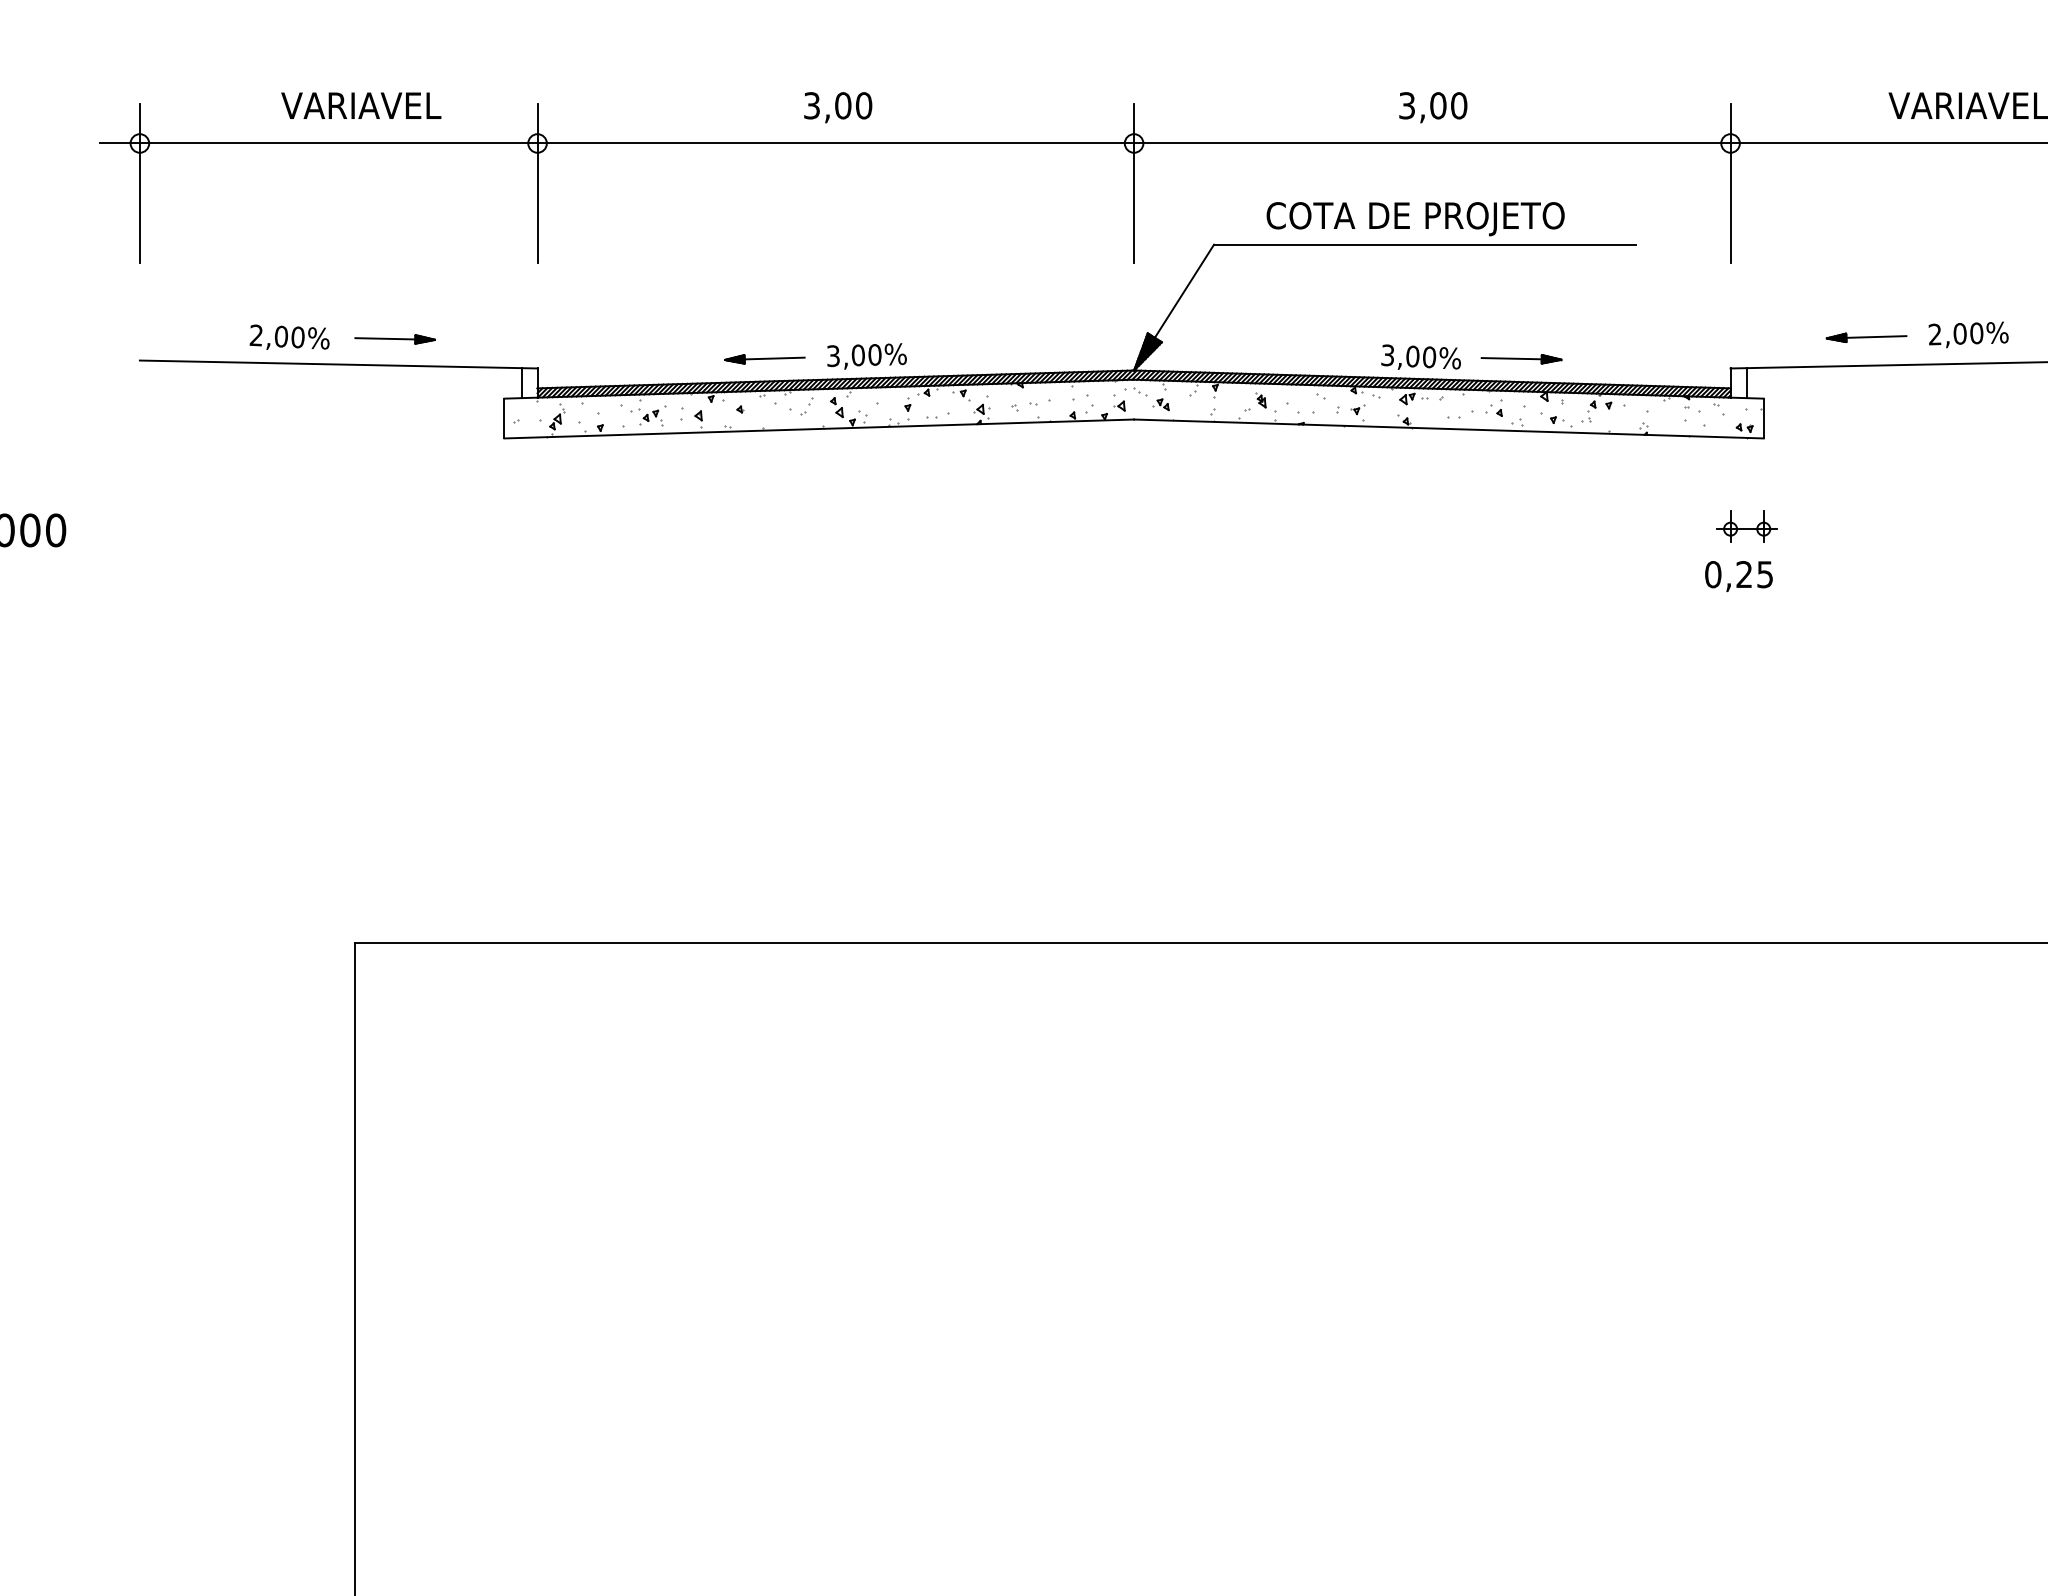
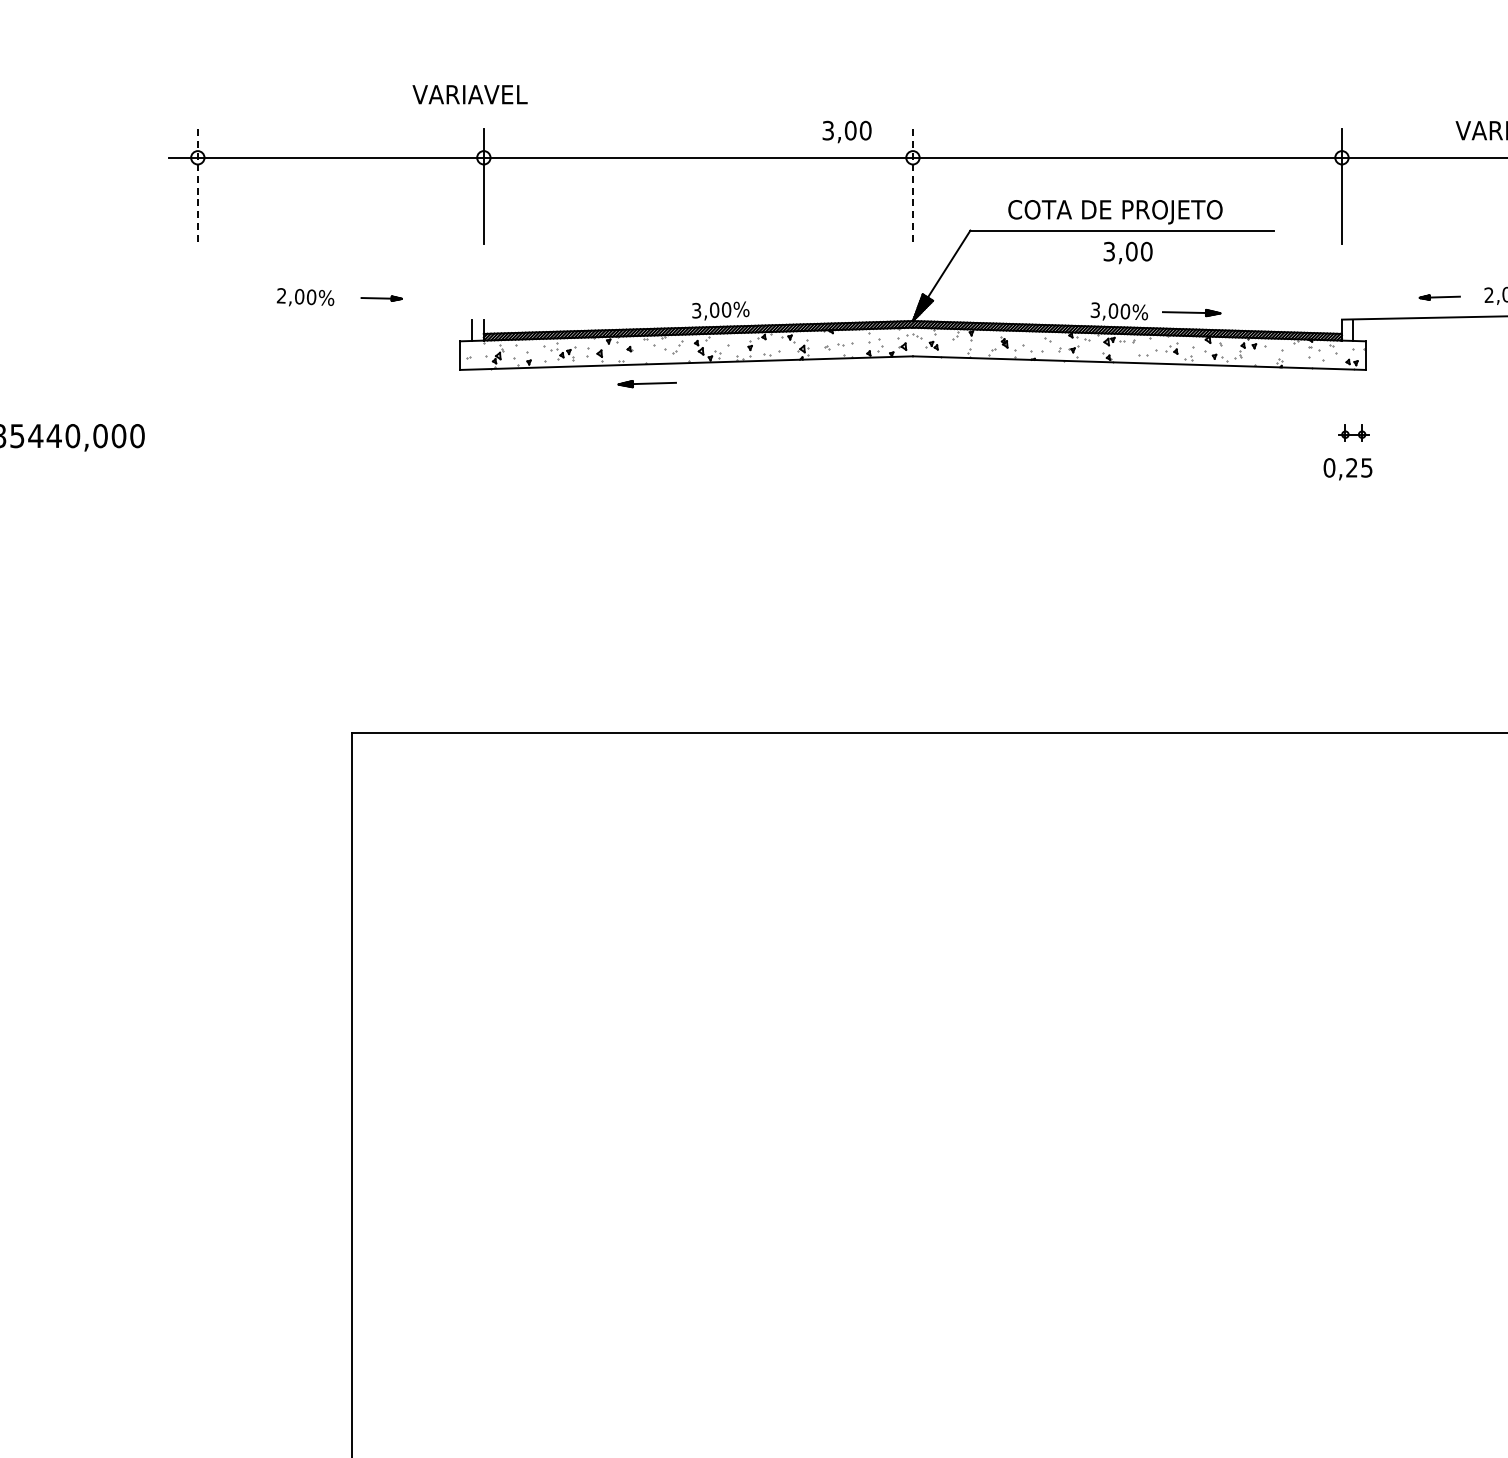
text: (360, 105) -> (469, 94), moved
text: (837, 106) -> (846, 131), moved
text: (1432, 106) -> (1127, 252), moved
line: (139, 183) -> (197, 186), solid -> dashed
line: (1133, 183) -> (912, 186), solid -> dashed
part: (1866, 337) -> (1439, 297), size x0.7
part: (395, 339) -> (381, 298), size x0.7
part: (763, 359) -> (646, 384), moved
line: (338, 364) -> (340, 316), removed
part: (1746, 526) -> (1353, 433), size x0.7

